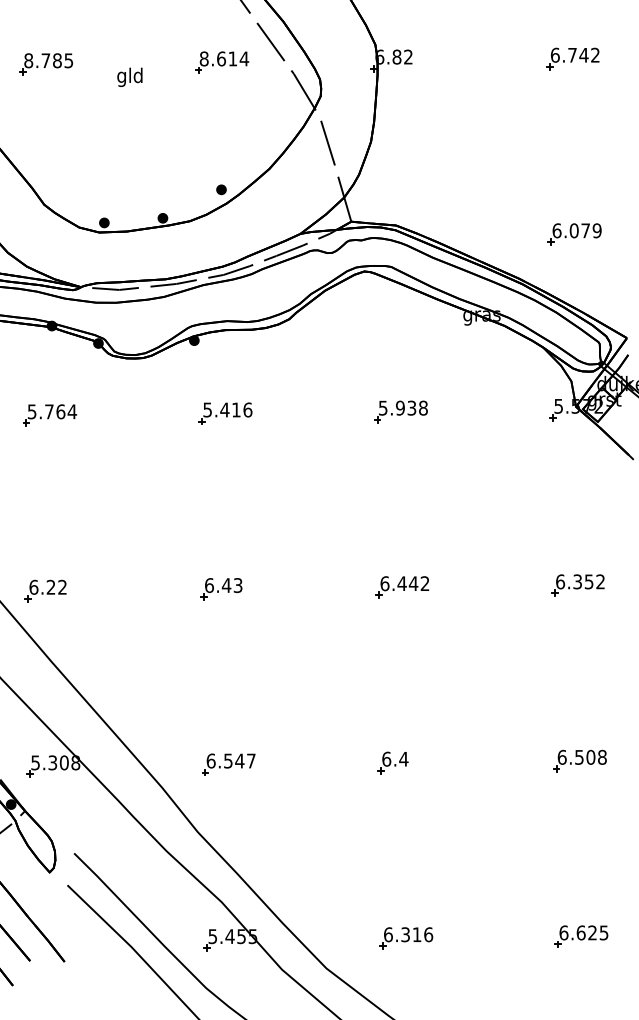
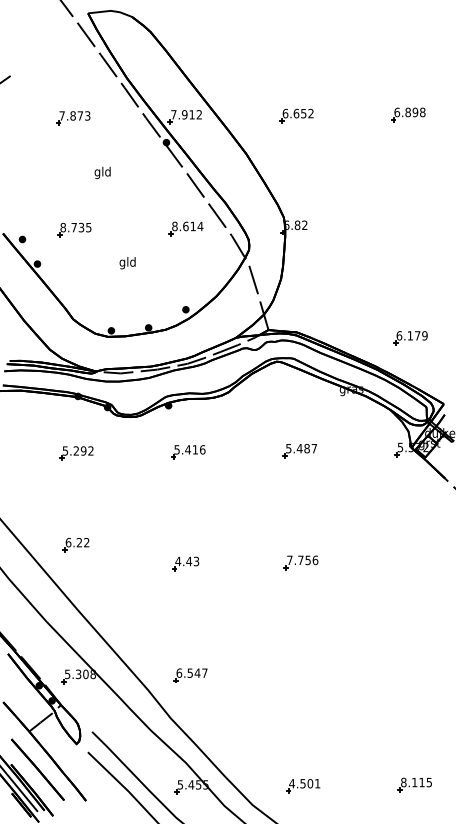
part: (572, 58) -> (409, 226), removed
text: (57, 60) -> (81, 227), 8.785 -> 8.735
text: (129, 77) -> (127, 263), moved
text: (574, 230) -> (410, 335), 6.079 -> 6.179
text: (411, 407) -> (306, 448), 5.938 -> 5.487
text: (60, 411) -> (83, 450), 5.764 -> 5.292
text: (404, 583) -> (302, 560), 6.442 -> 7.756
text: (209, 585) -> (178, 561), 6.43 -> 4.43
part: (577, 585) -> (412, 561), removed
part: (44, 591) -> (75, 545), moved
part: (579, 761) -> (413, 673), removed
part: (392, 763) -> (294, 674), removed
text: (577, 932) -> (412, 782), 6.625 -> 8.115
text: (407, 934) -> (304, 783), 6.316 -> 4.501

